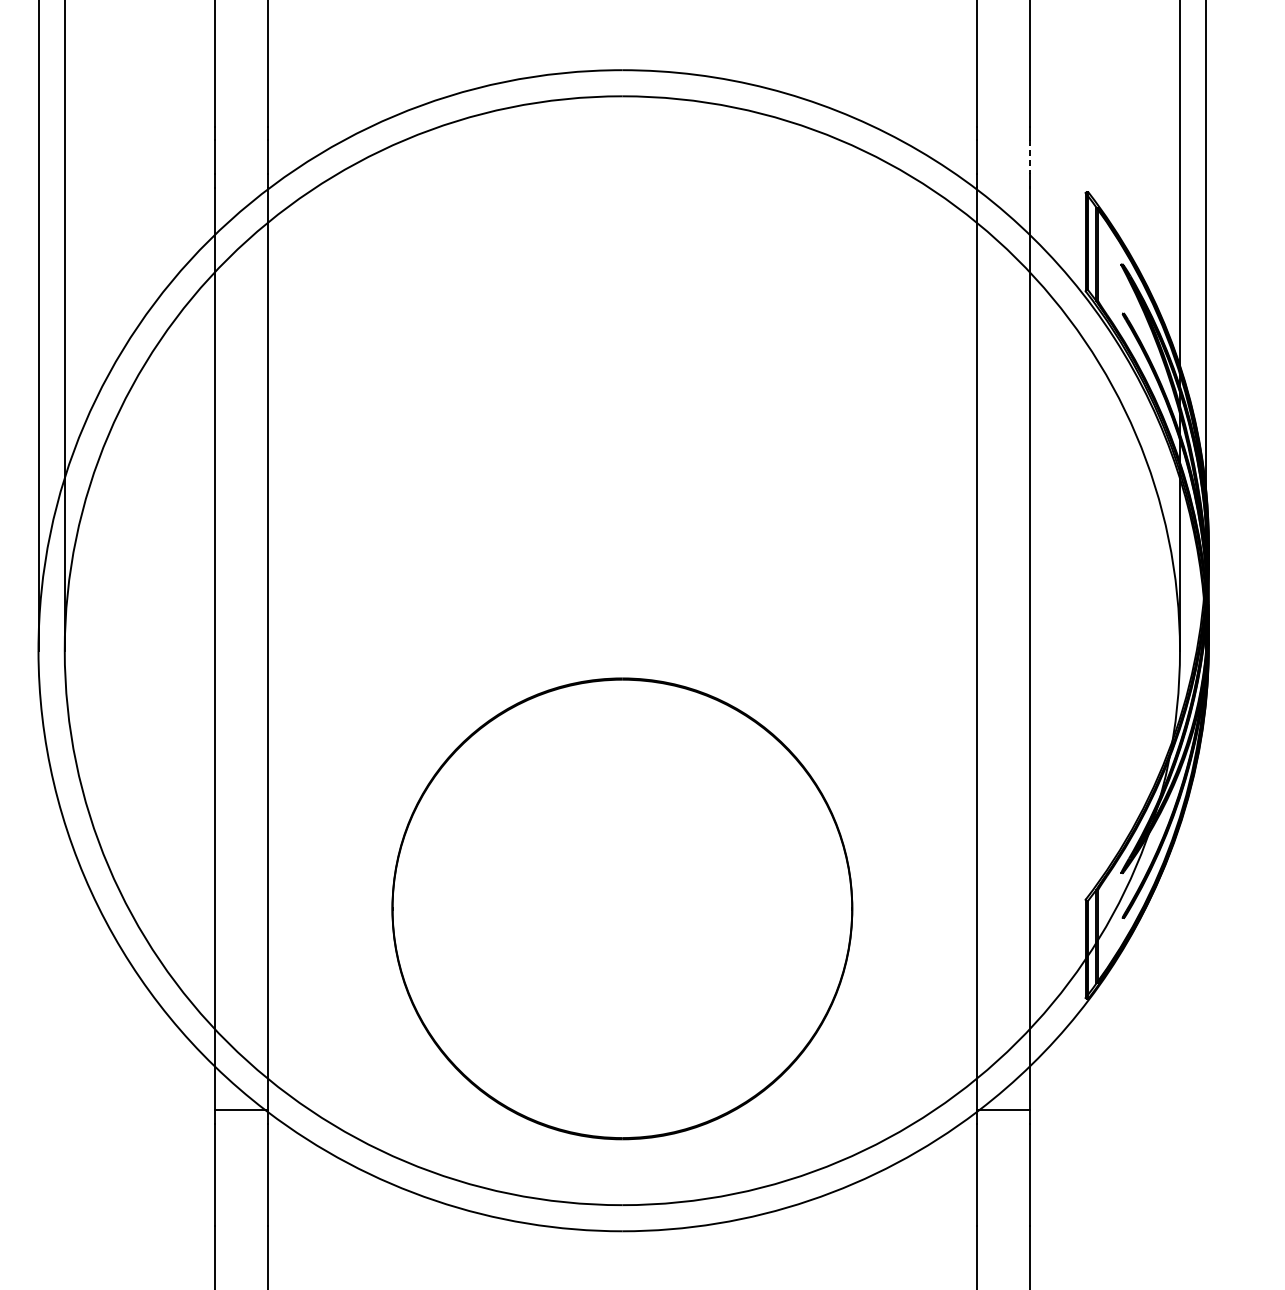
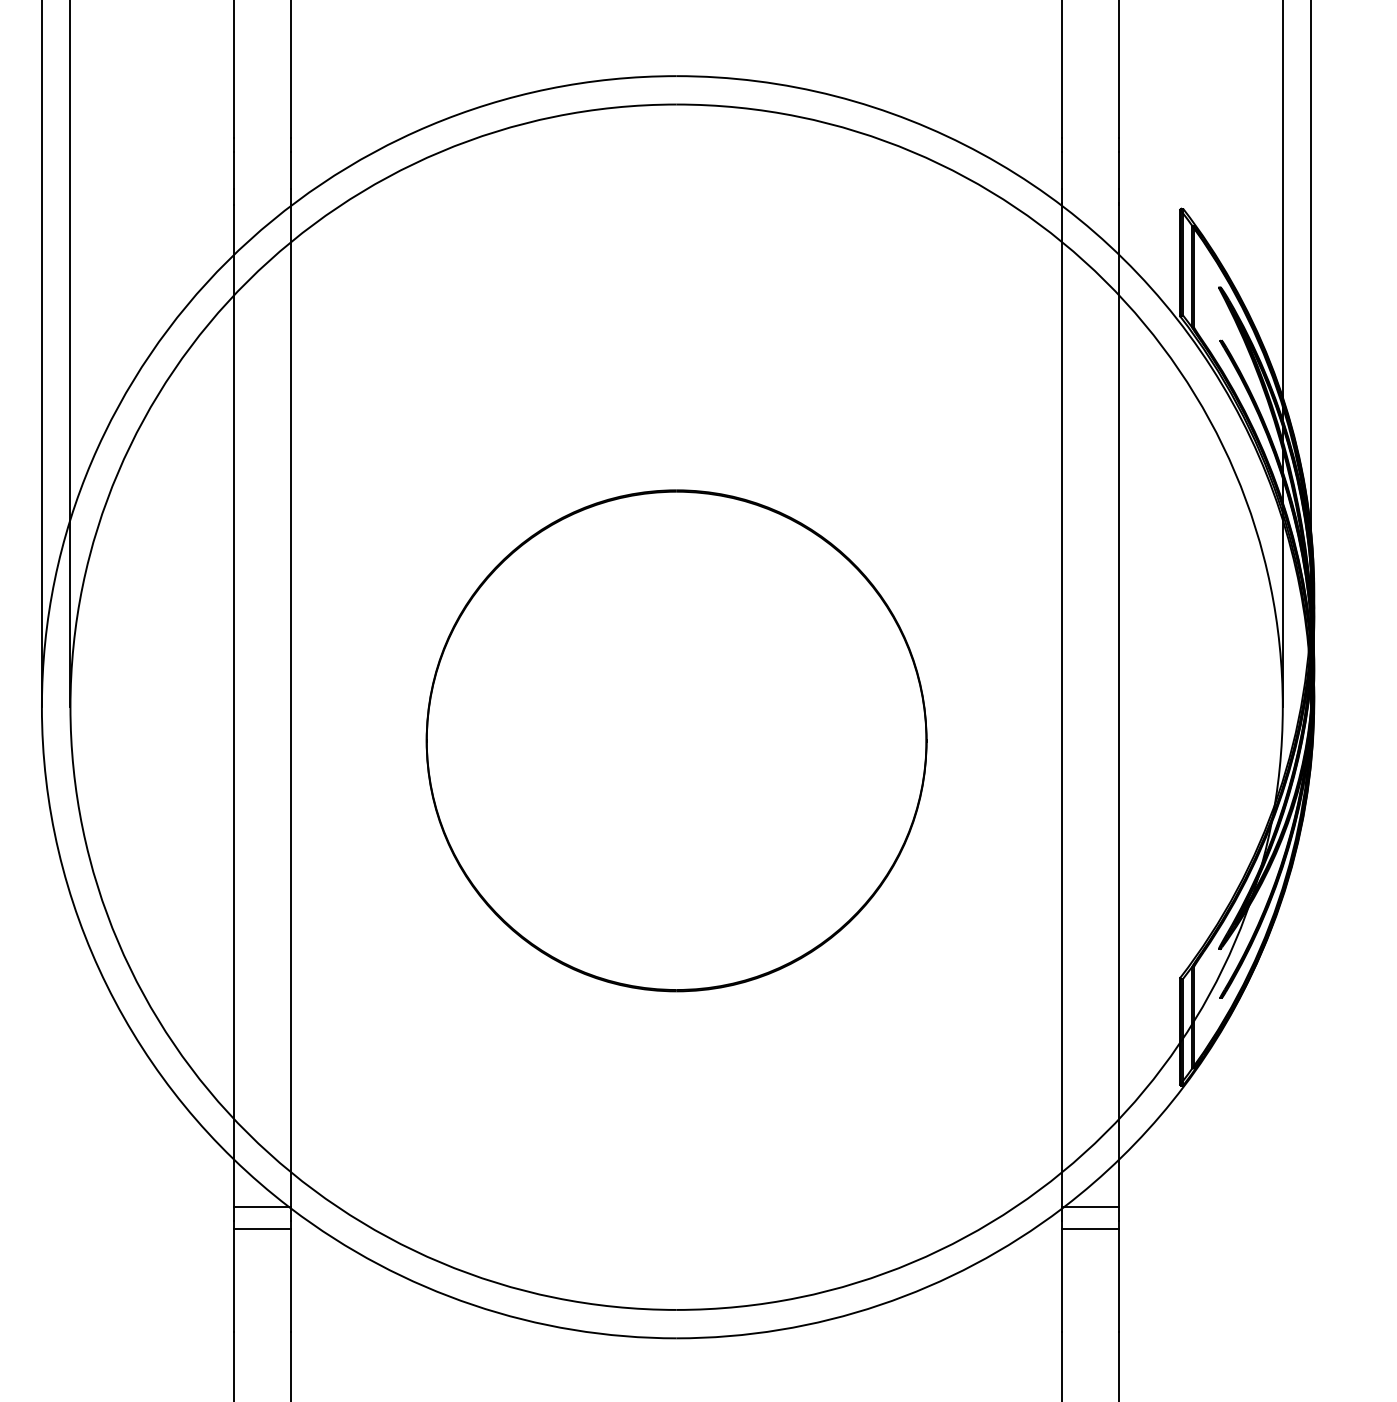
line: (1029, 156) -> (1119, 170), dashed -> solid
part: (622, 908) -> (676, 740), moved
line: (241, 1130) -> (262, 1228), added
line: (1003, 1130) -> (1090, 1228), added

